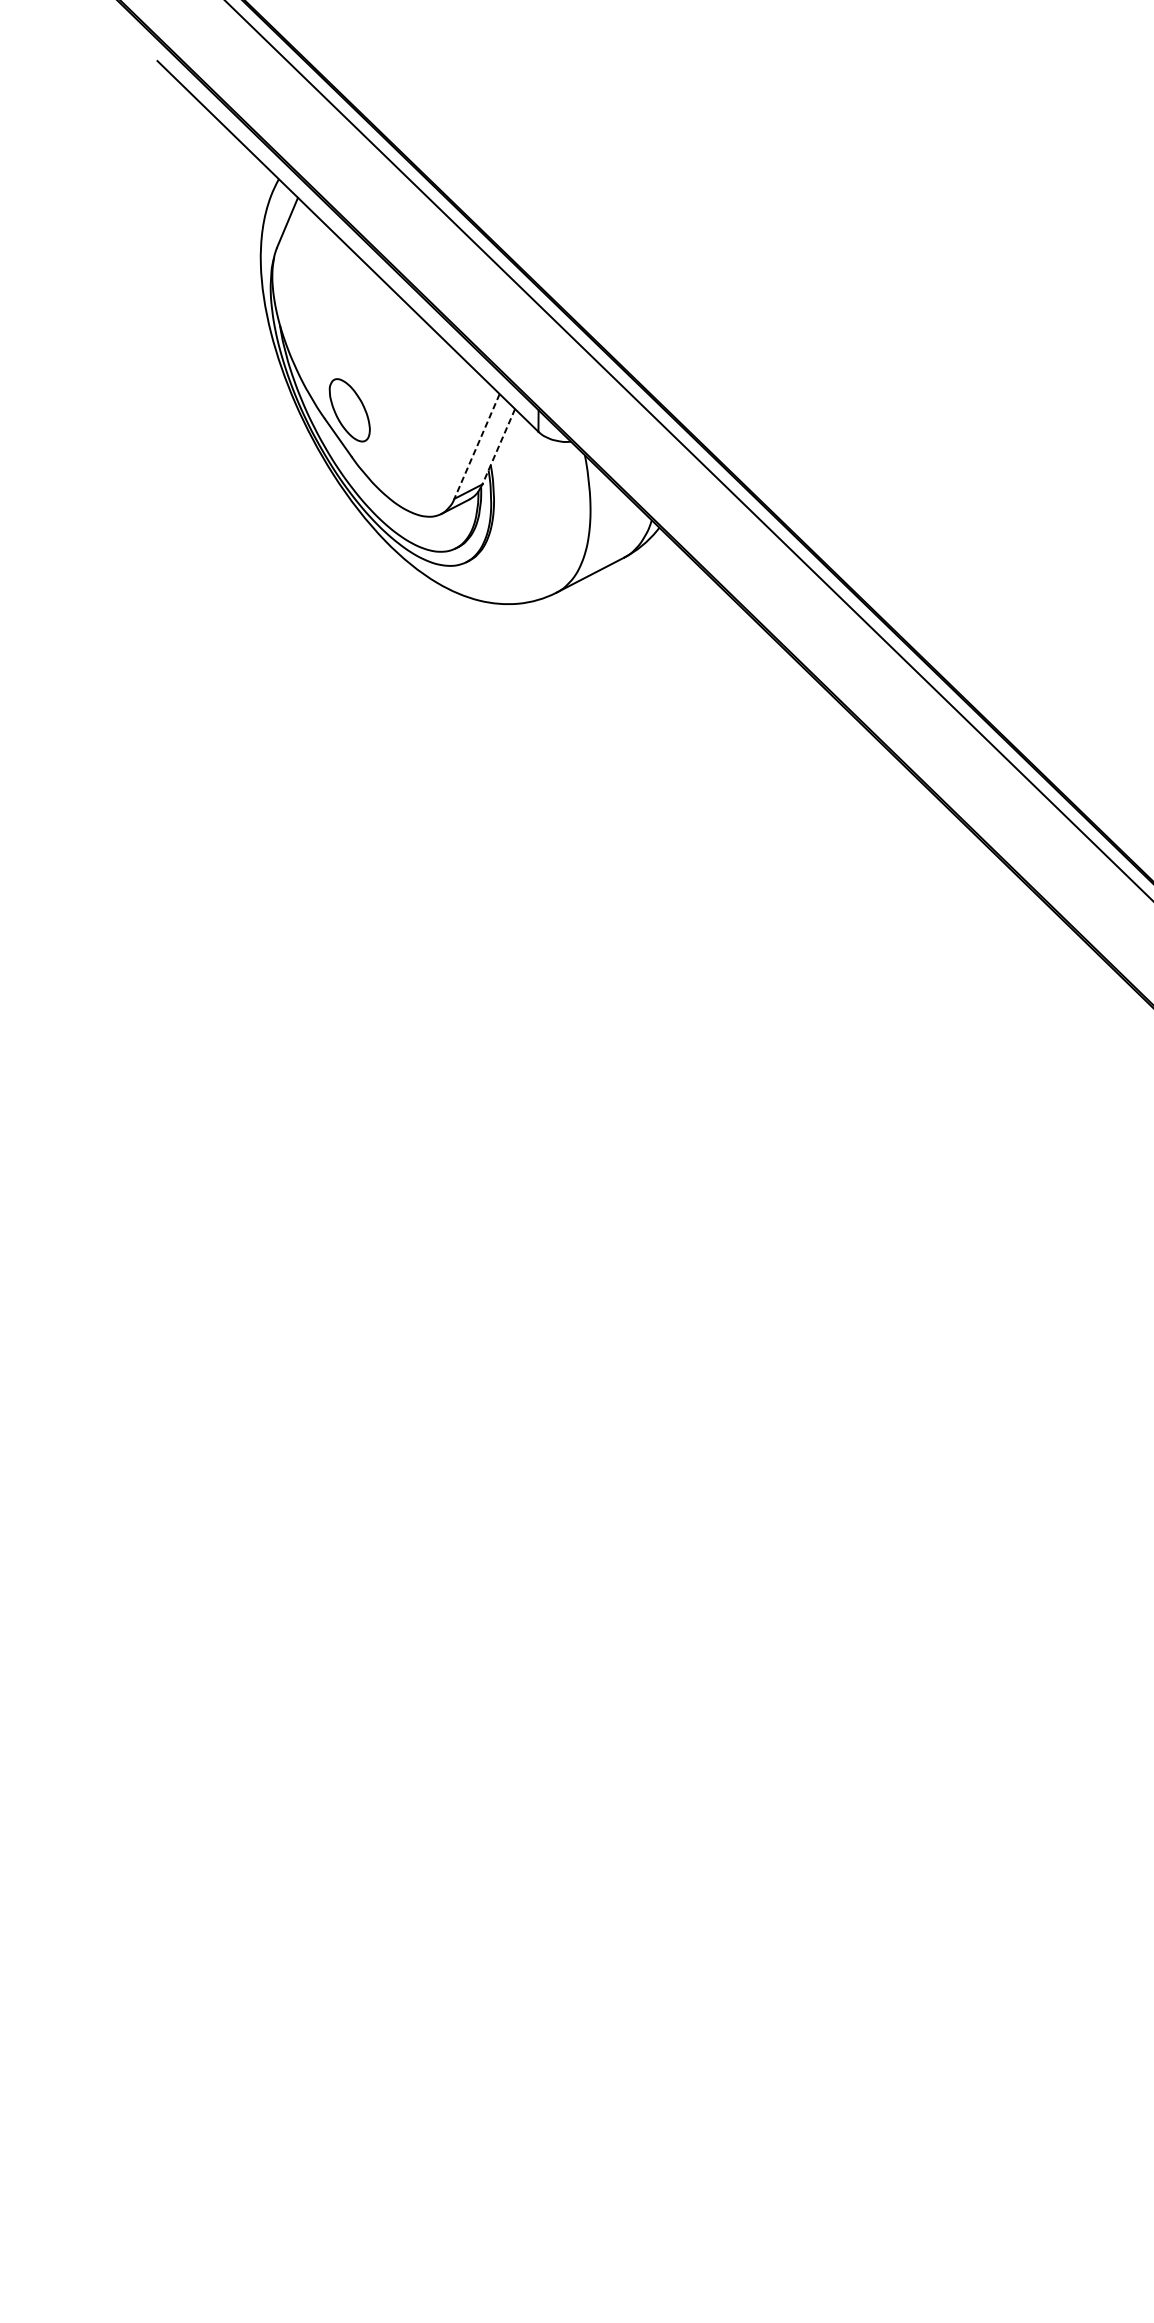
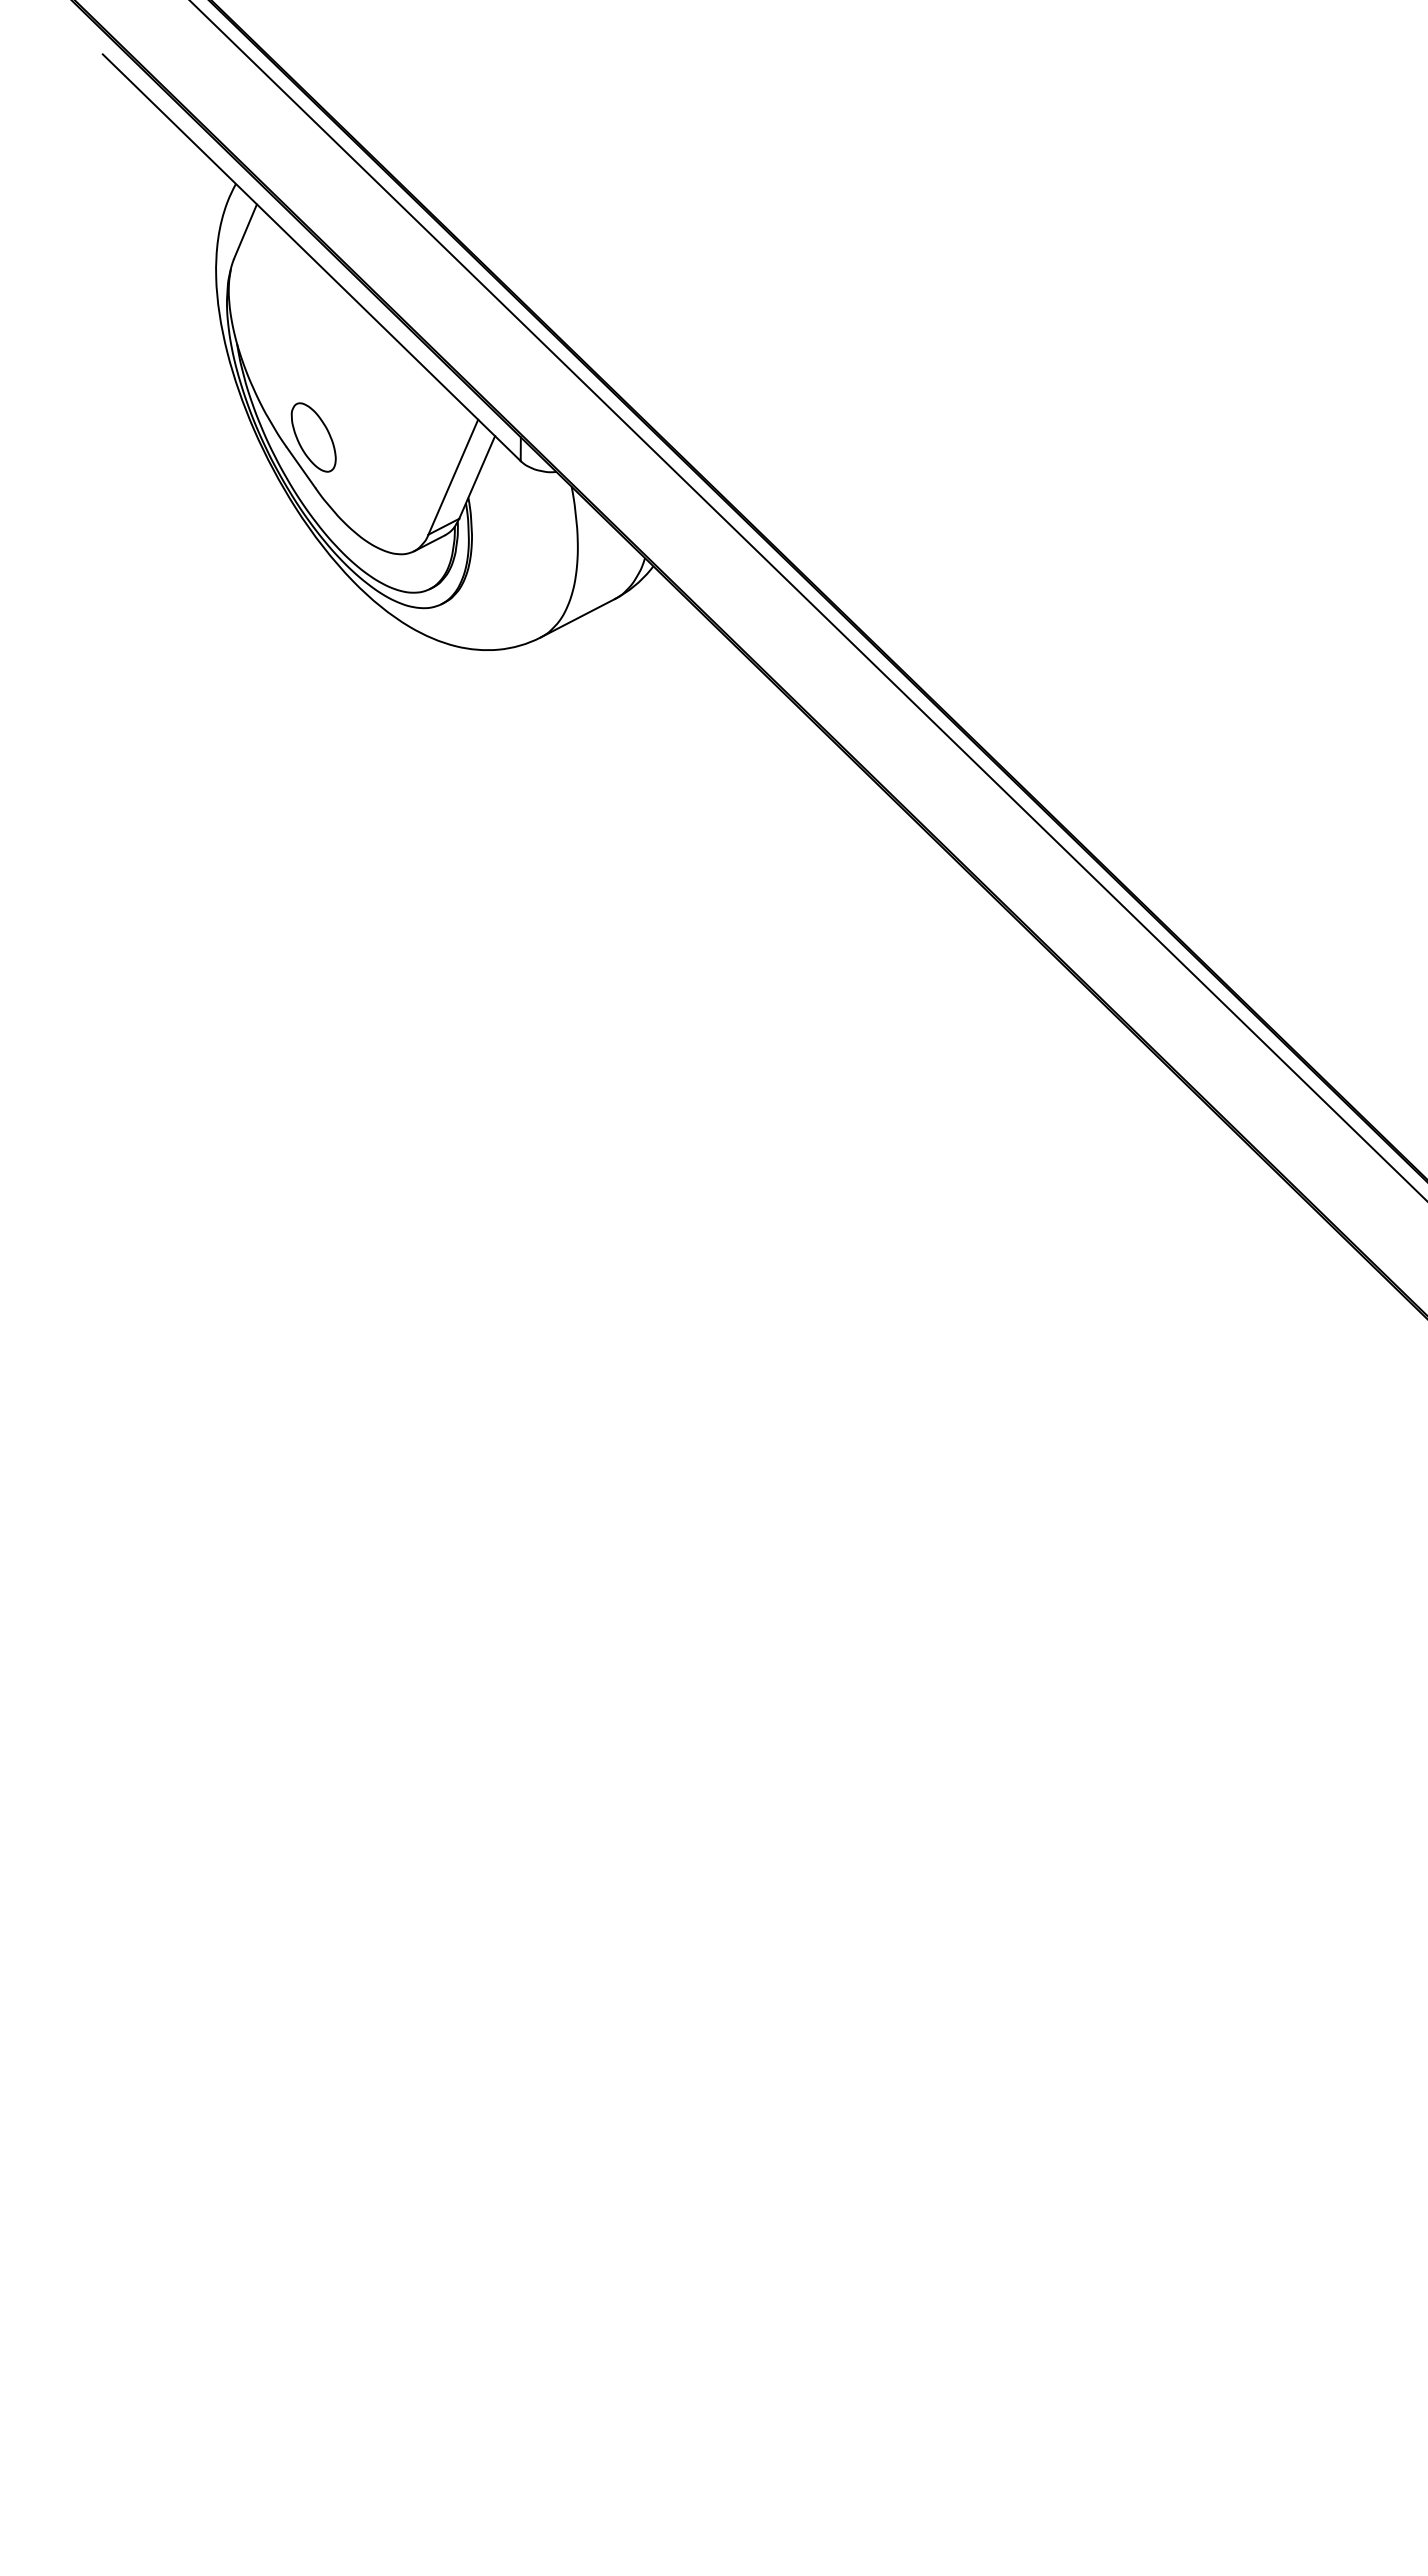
line: (477, 446) -> (453, 477), dashed -> solid
line: (498, 446) -> (476, 477), dashed -> solid

